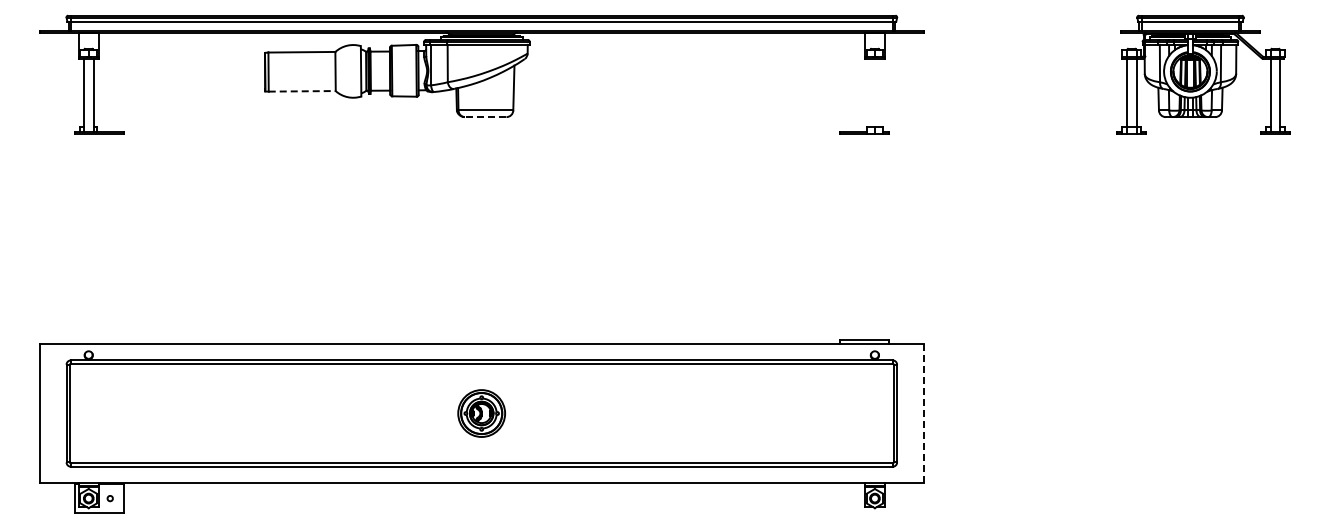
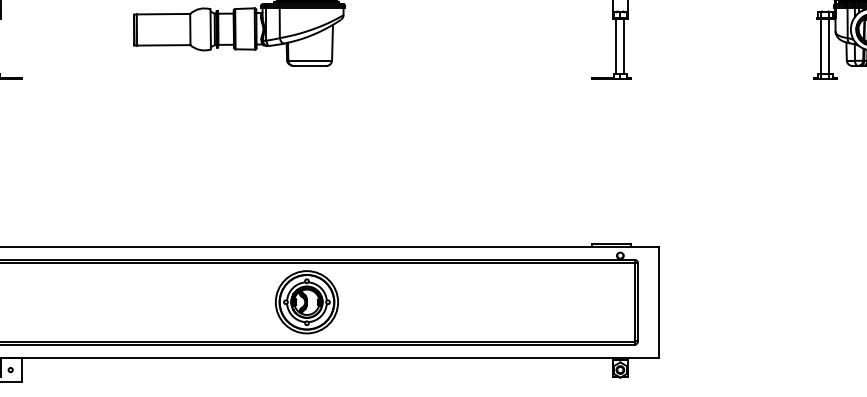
line: (302, 91) -> (163, 45), dashed -> solid
line: (870, 92) -> (616, 46), added
line: (879, 92) -> (624, 46), added
line: (485, 117) -> (309, 66), dashed -> solid
part: (481, 413) -> (306, 302), size x1.67
line: (923, 413) -> (659, 302), dashed -> solid

